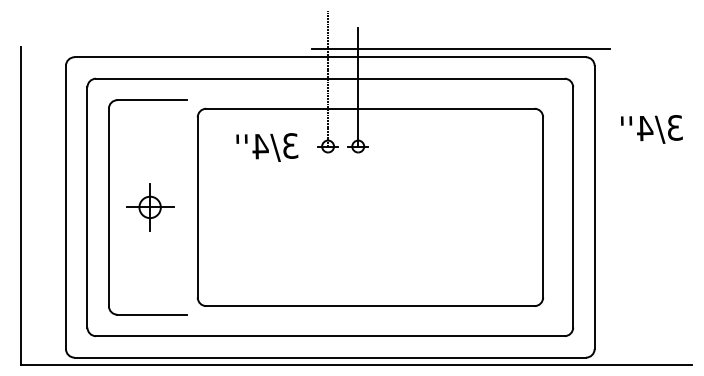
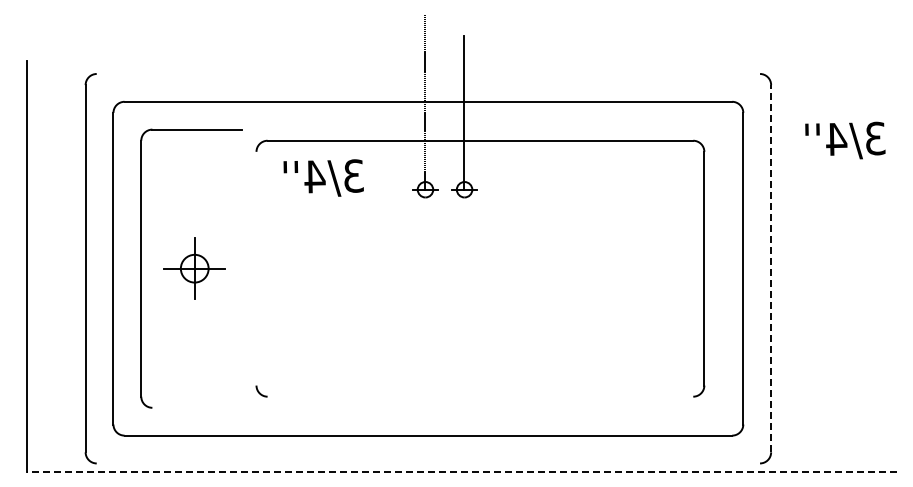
line: (461, 49) -> (598, 63), removed
line: (330, 56) -> (428, 73), removed
text: (651, 129) -> (845, 140), moved
text: (267, 147) -> (323, 177), moved
line: (197, 207) -> (256, 268), removed
line: (594, 207) -> (771, 268), solid -> dashed
line: (370, 305) -> (480, 396), removed
line: (152, 314) -> (197, 407), removed
line: (330, 357) -> (428, 463), removed
line: (356, 364) -> (462, 472), solid -> dashed

